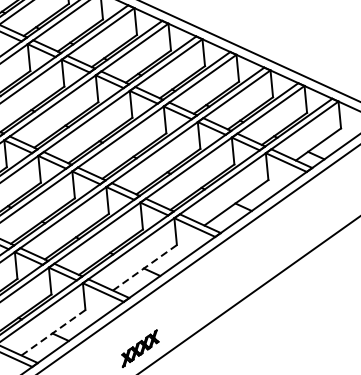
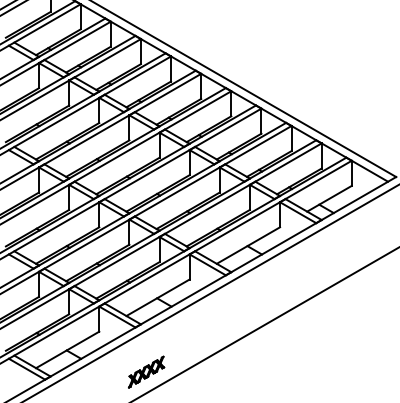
line: (144, 268) -> (157, 298), dashed -> solid
line: (53, 332) -> (67, 349), dashed -> solid

